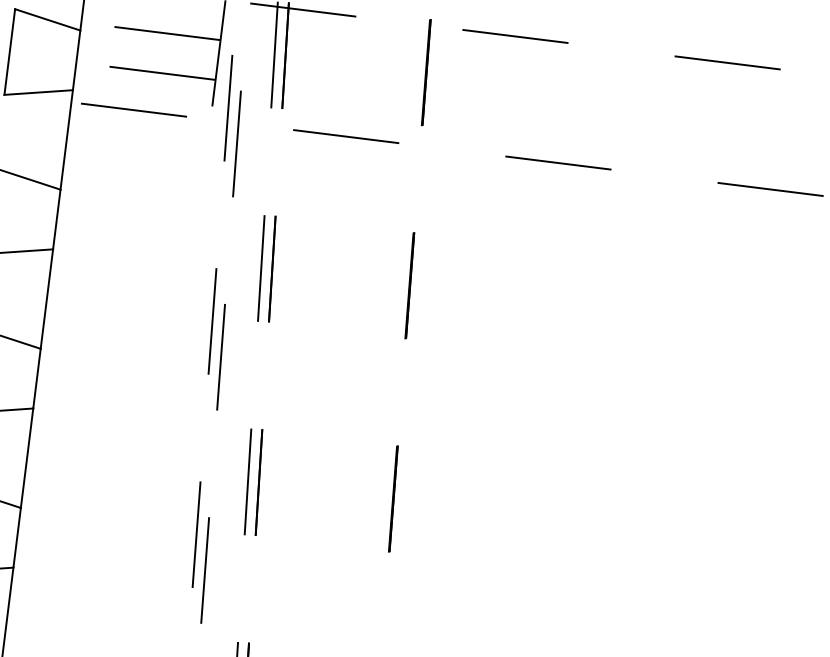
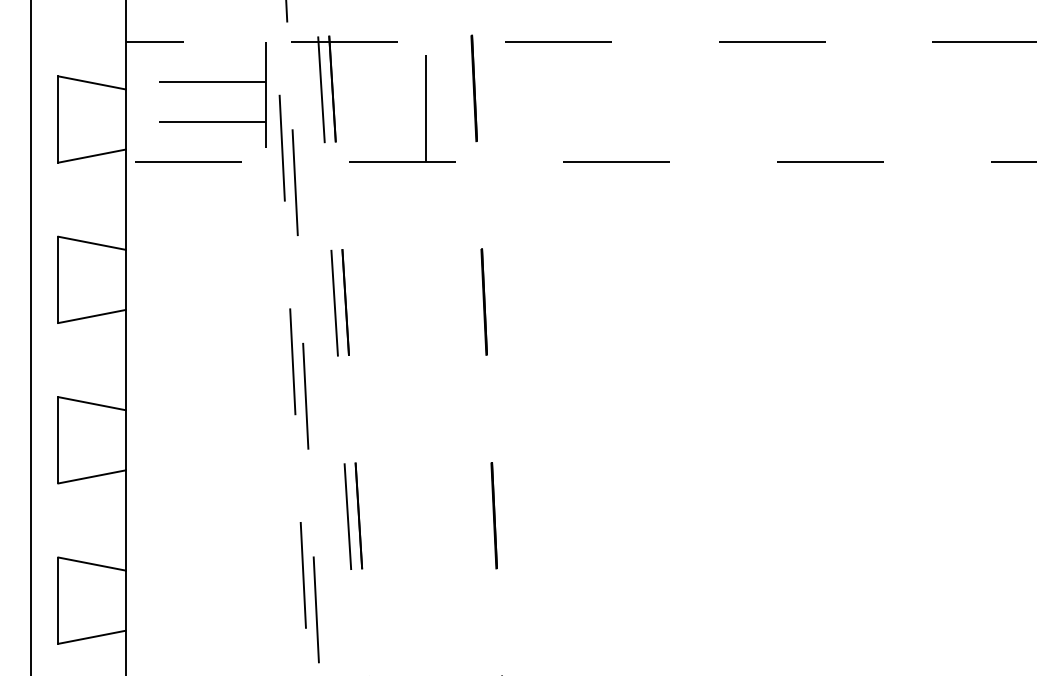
line: (377, 79) -> (426, 101), added

